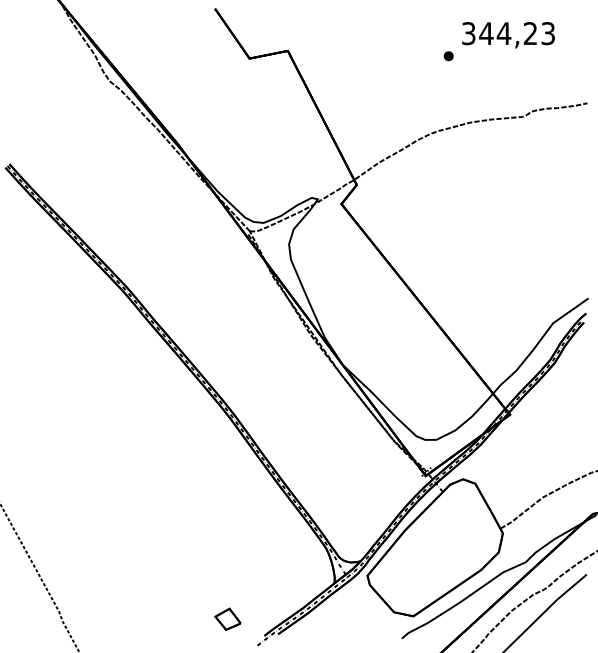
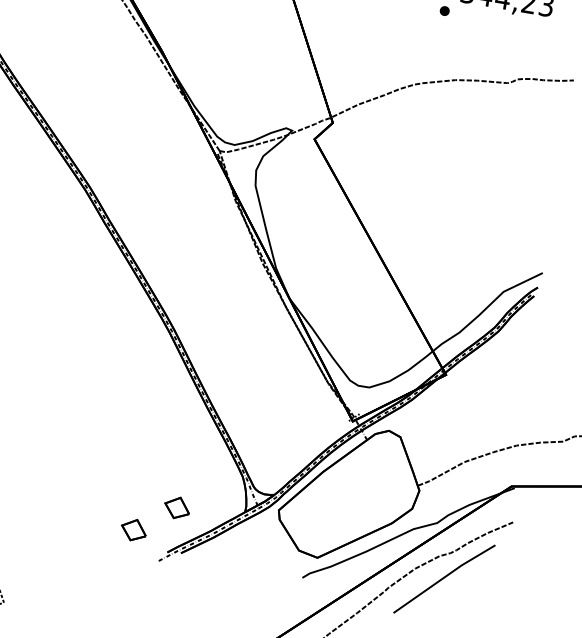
part: (266, 589) -> (176, 507), added

